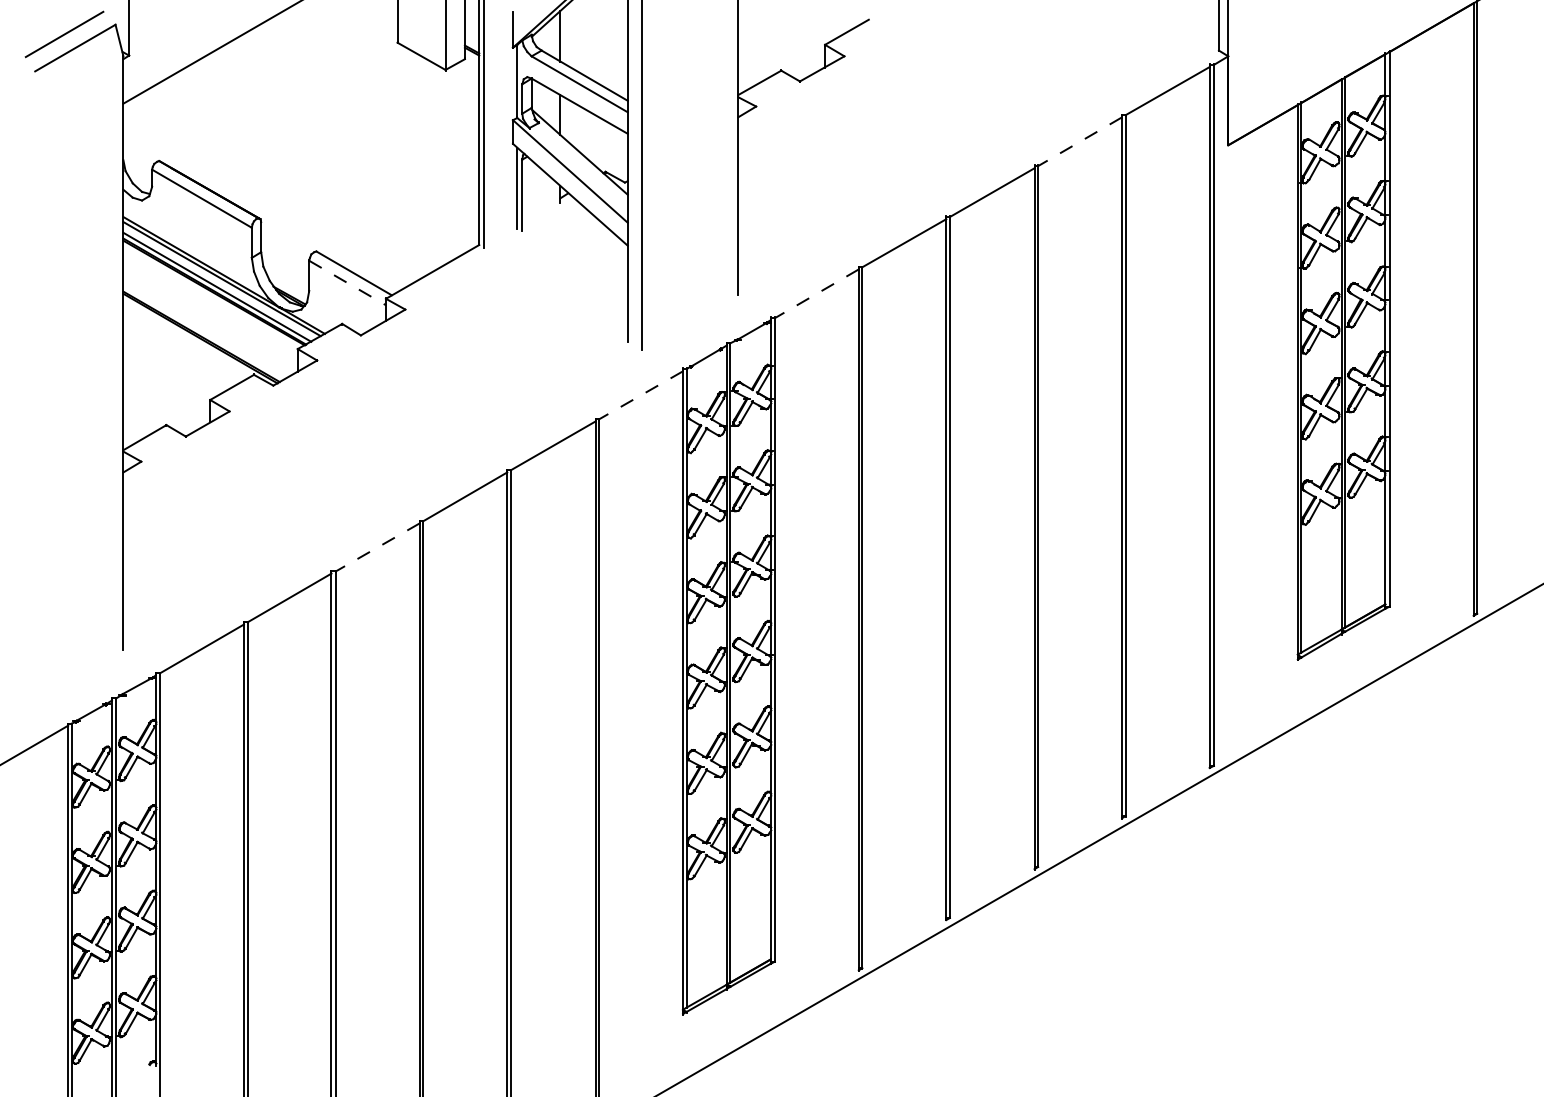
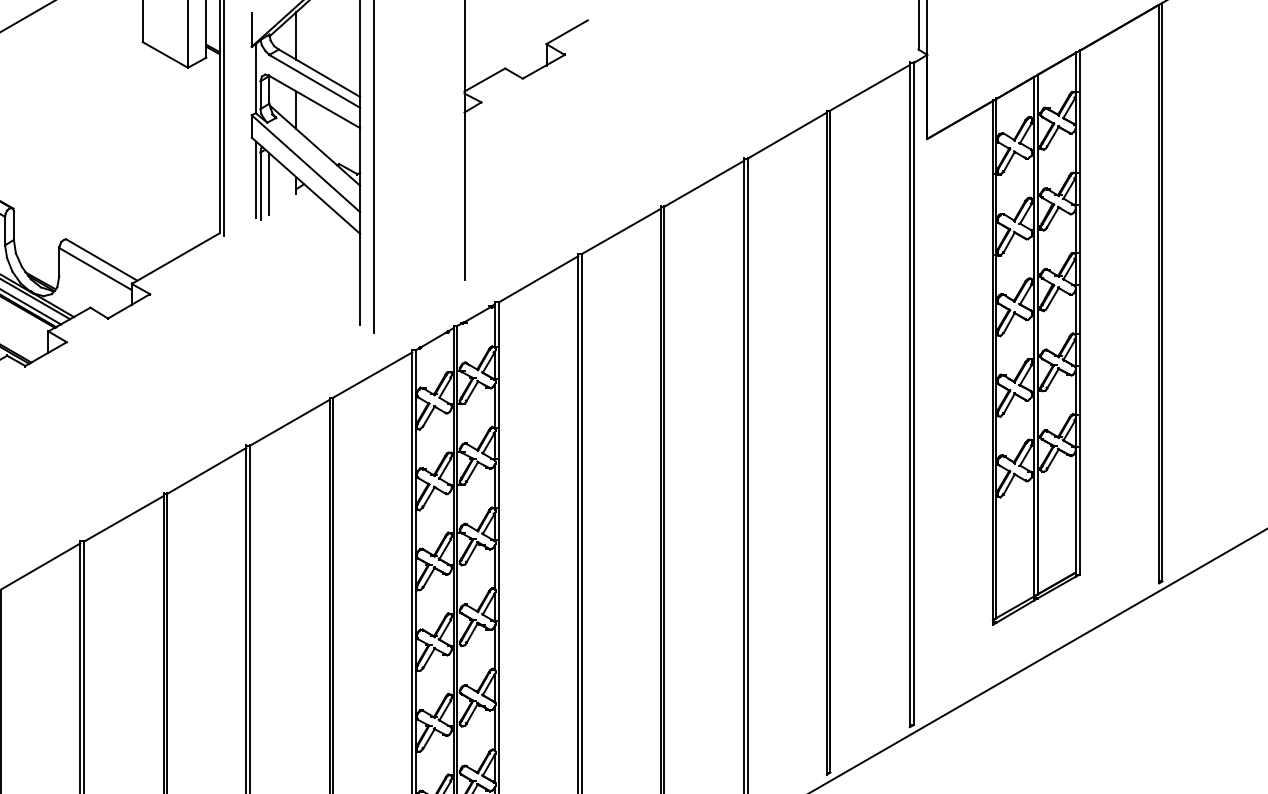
line: (1080, 141) -> (787, 135), dashed -> solid
line: (531, 192) -> (269, 183), added
line: (348, 283) -> (96, 269), dashed -> solid
line: (816, 293) -> (538, 278), dashed -> solid
line: (640, 395) -> (372, 375), dashed -> solid
line: (377, 547) -> (123, 518), dashed -> solid

